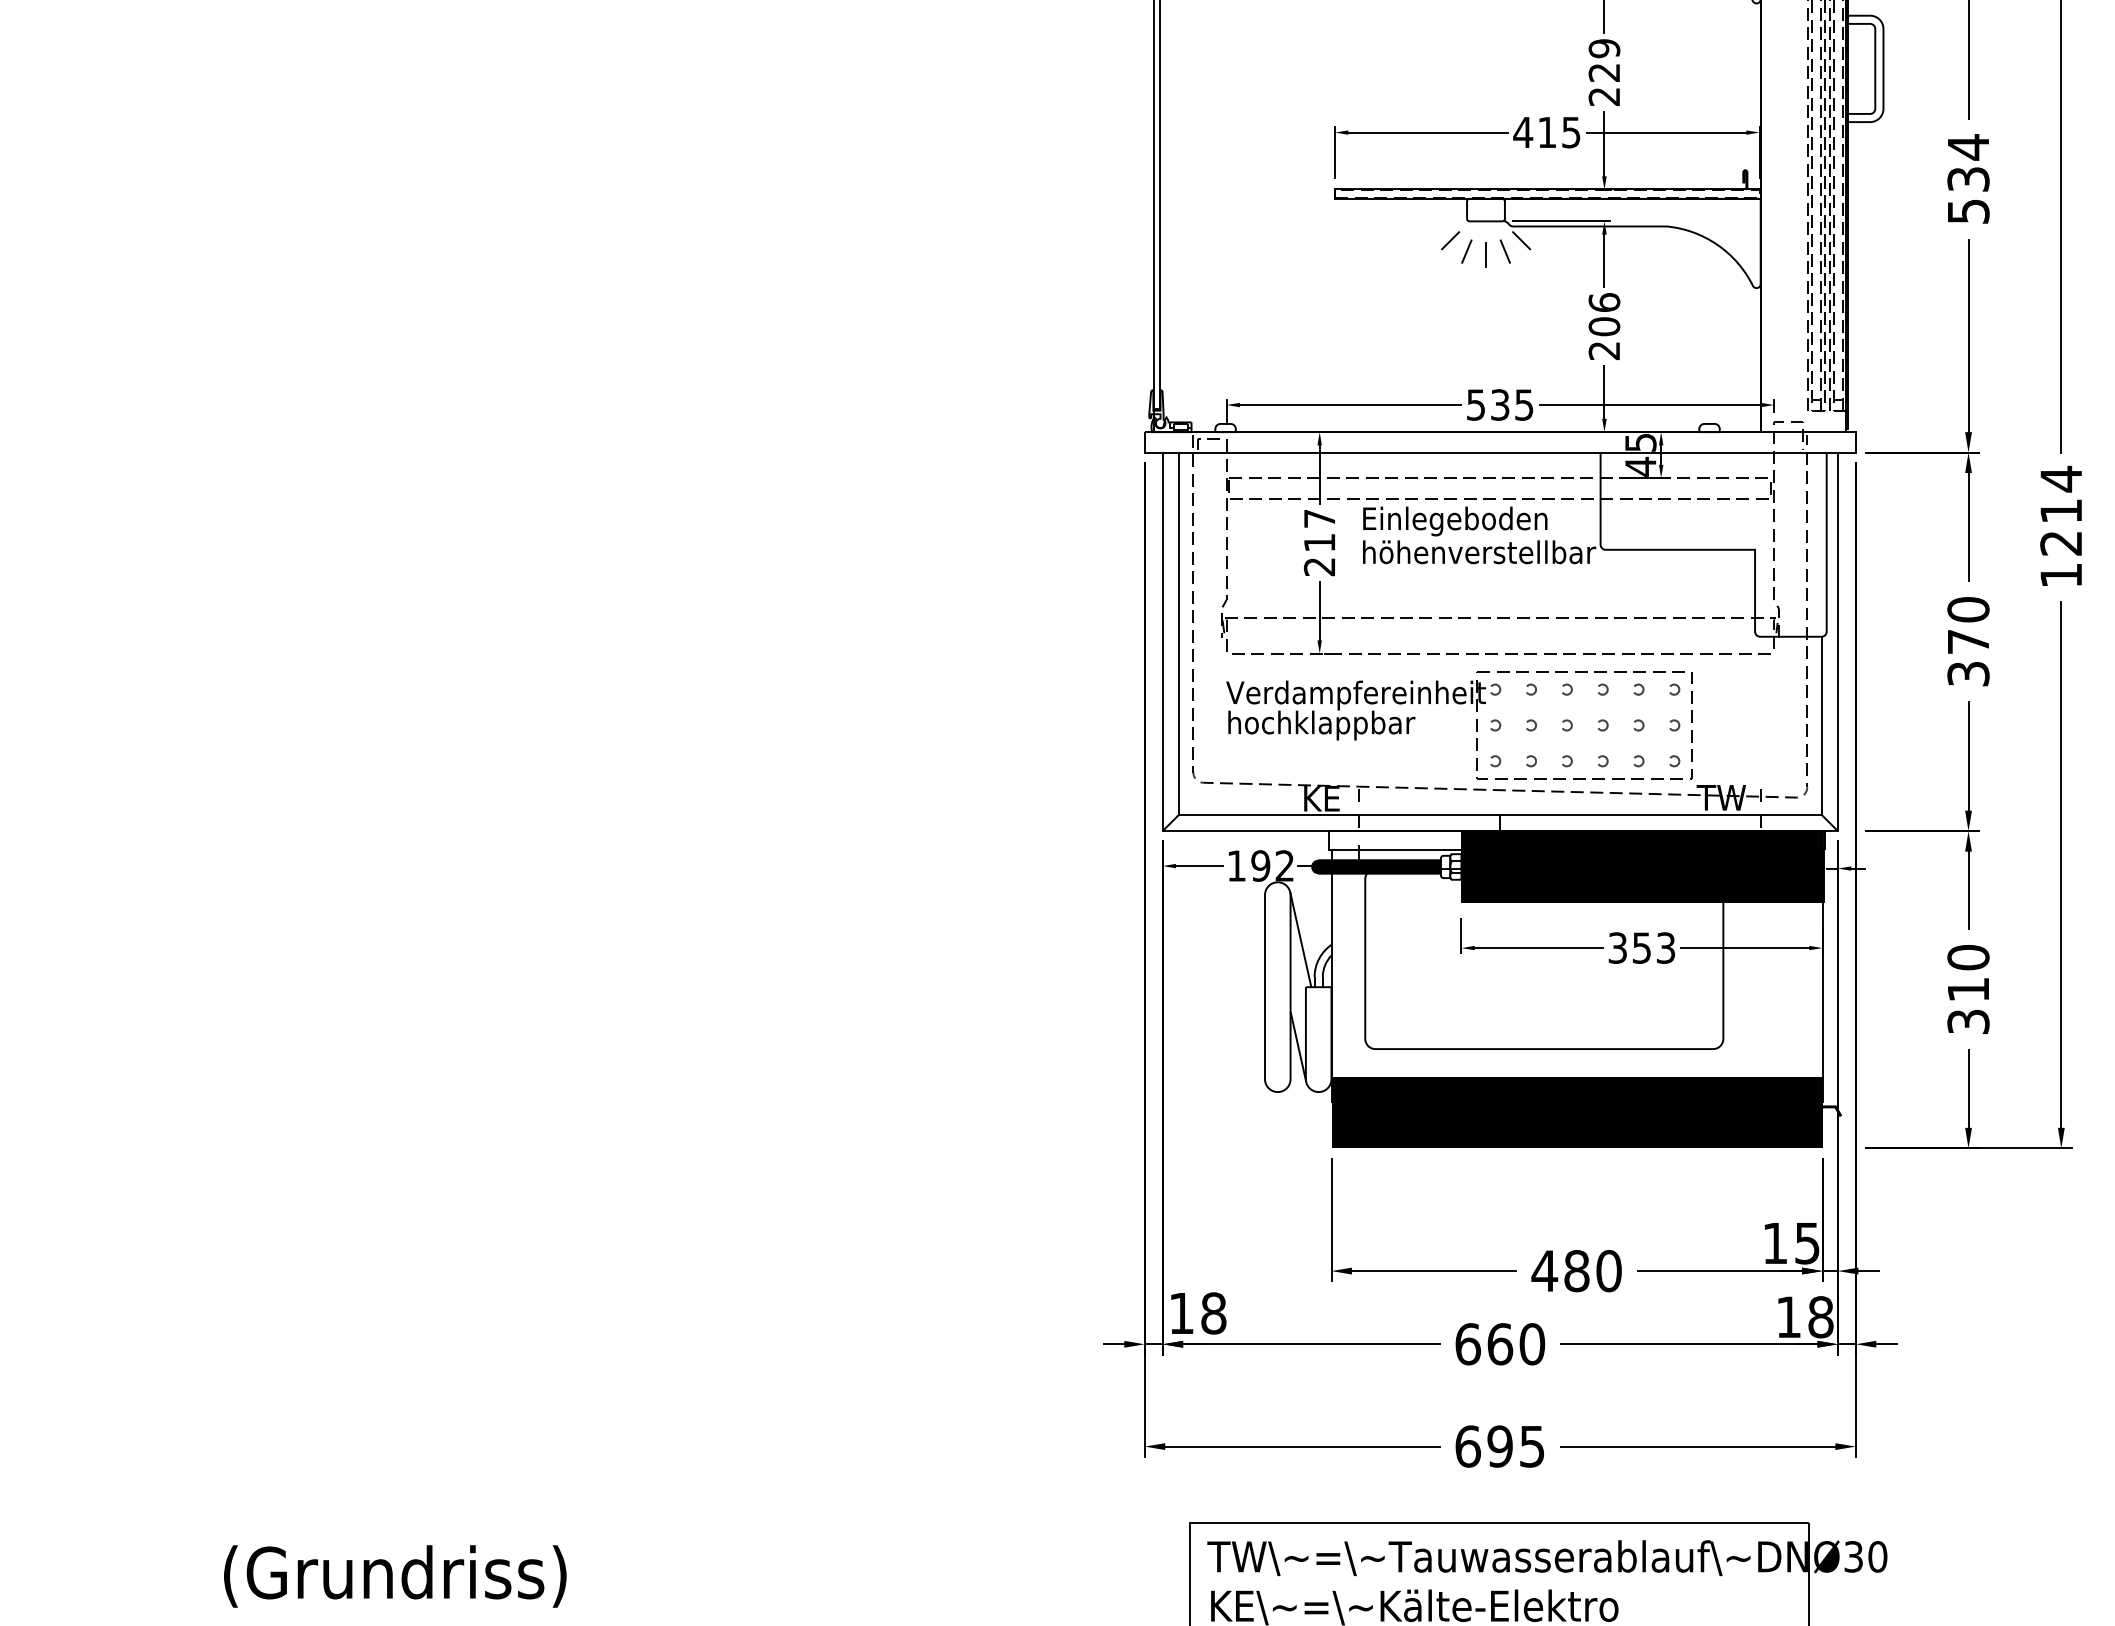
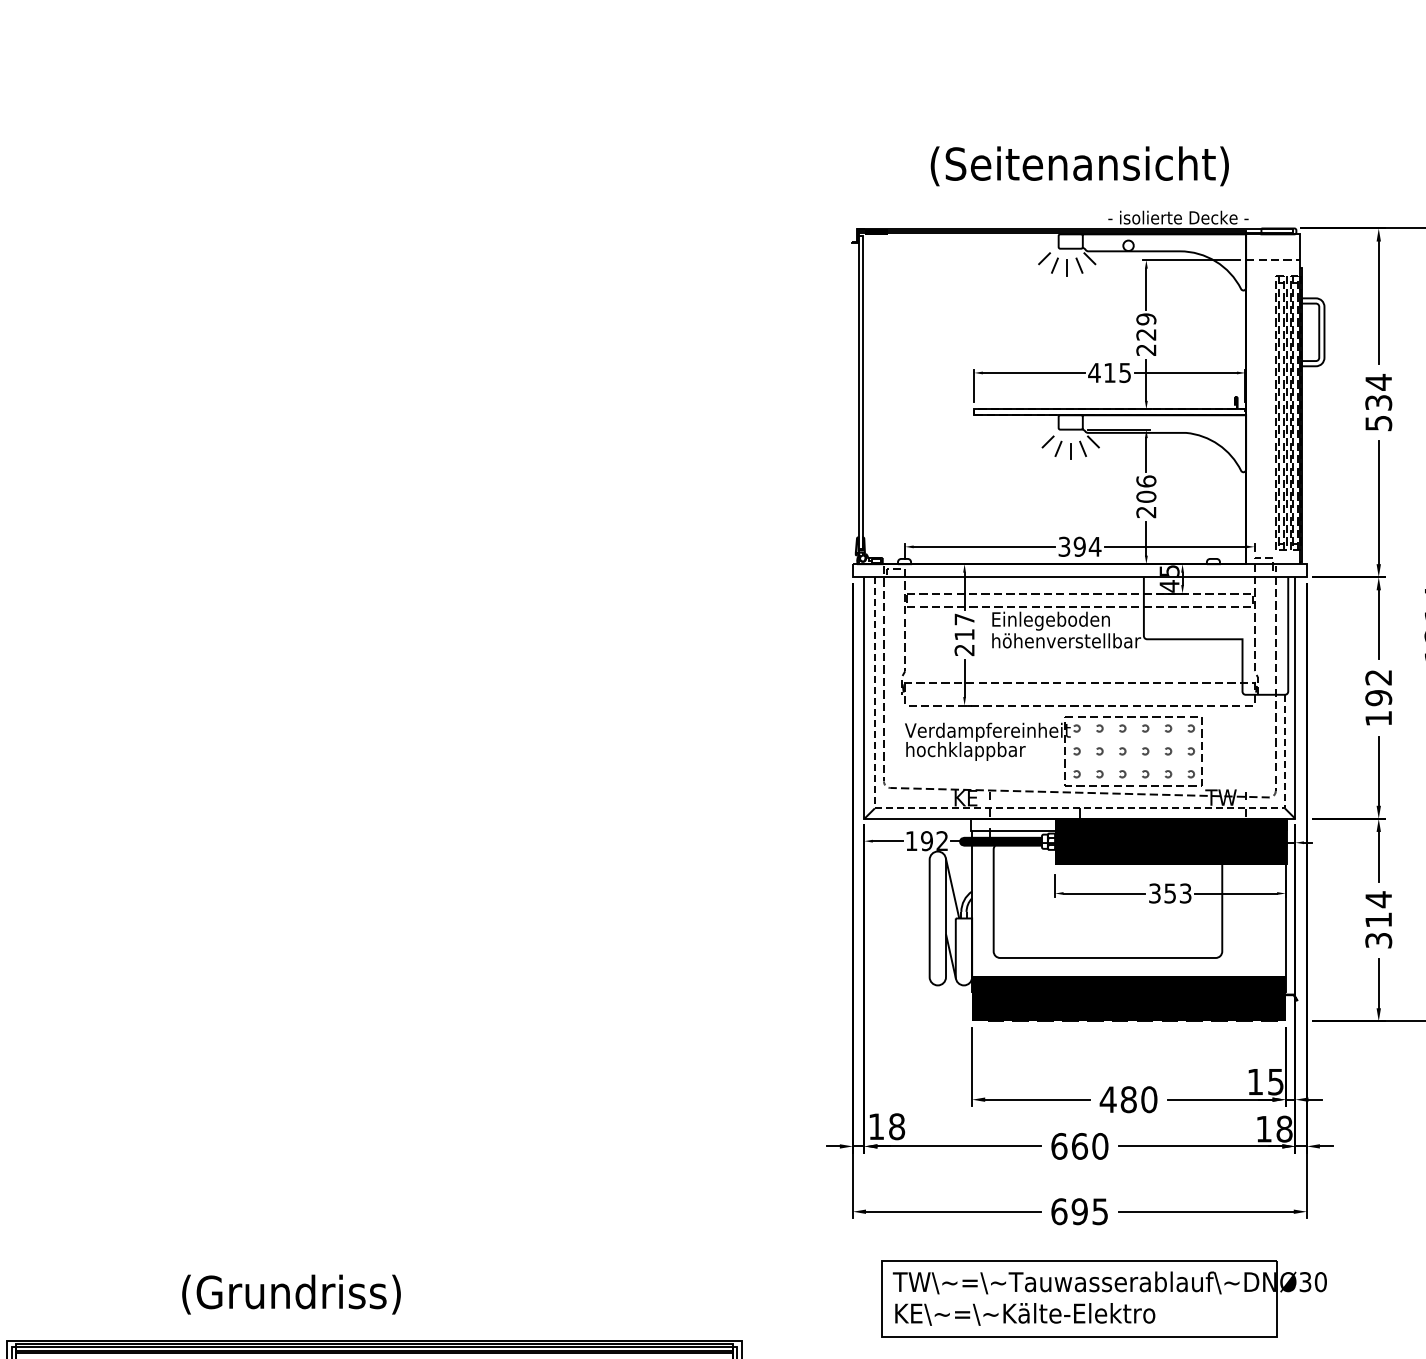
text: (1501, 404) -> (1080, 546), 535 -> 394
text: (1968, 641) -> (1378, 697), 370 -> 192
line: (1408, 814) -> (1021, 808), solid -> dashed
text: (1968, 957) -> (1378, 899), 310 -> 314
text: (395, 1576) -> (291, 1294), moved

